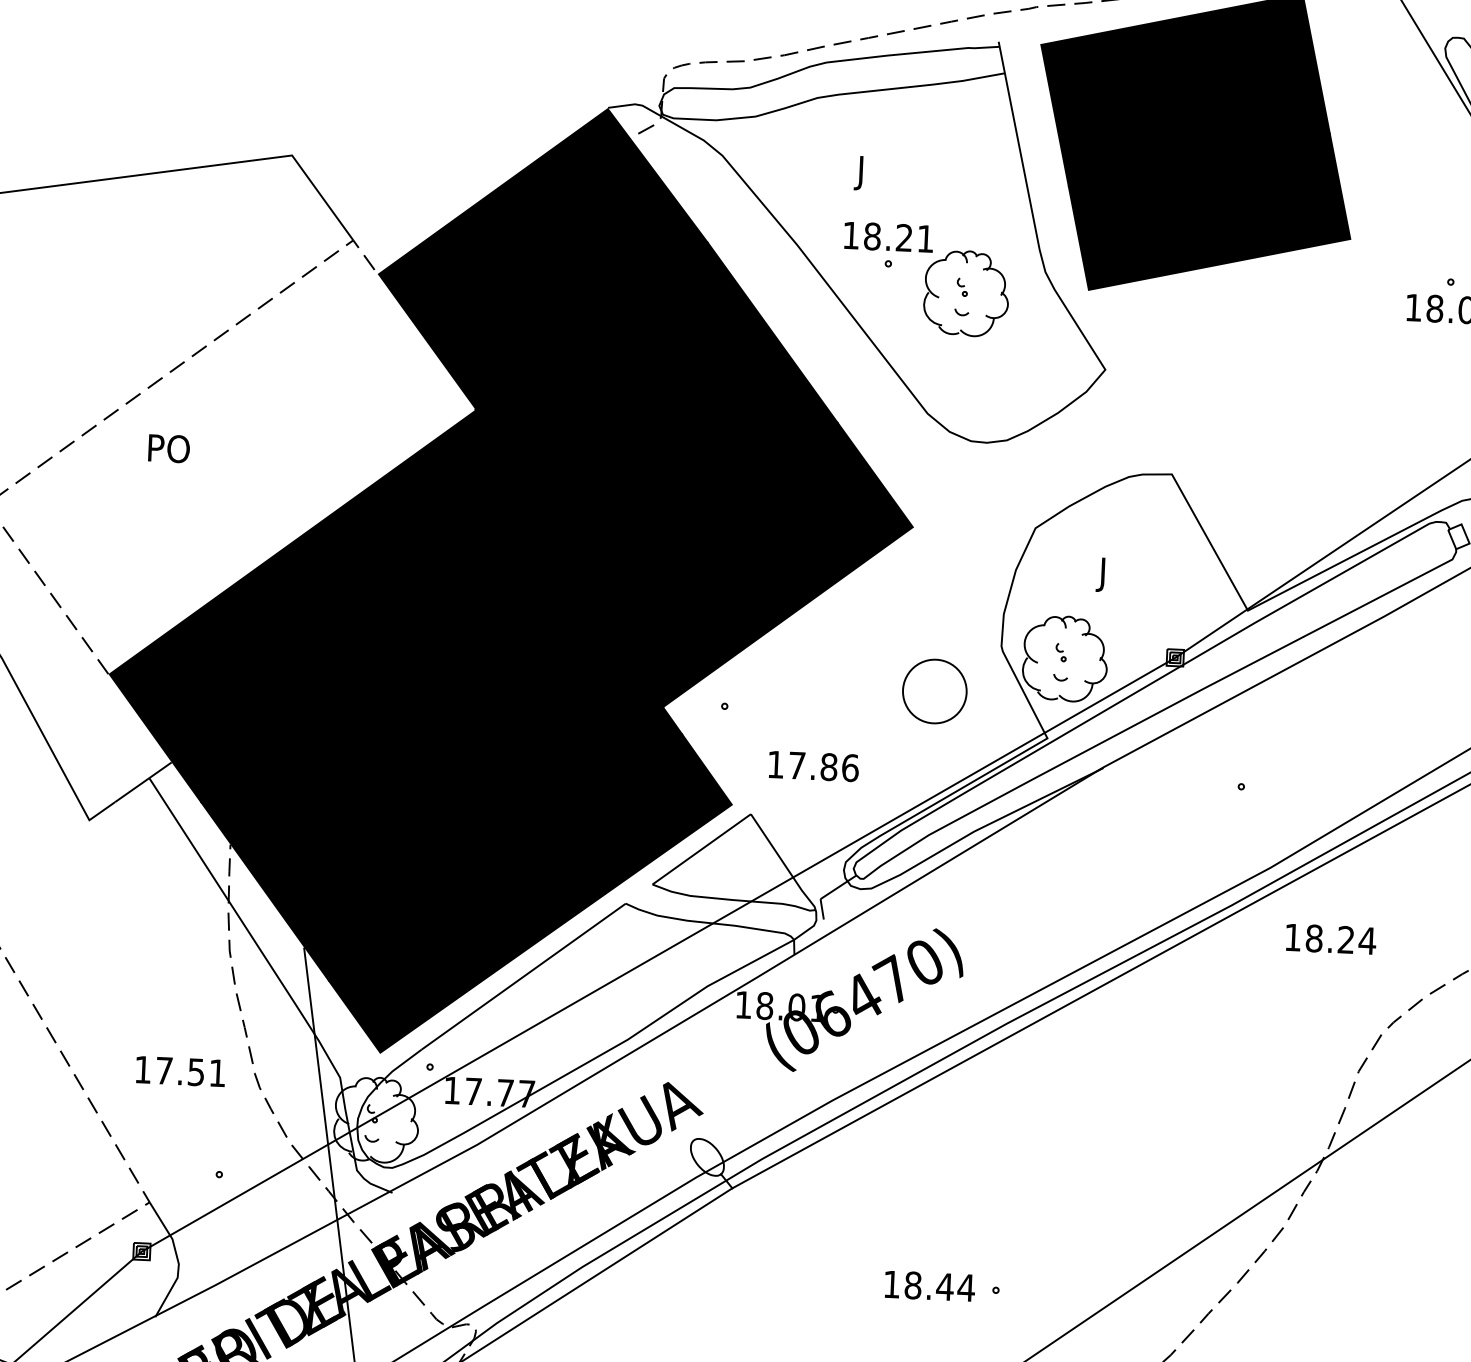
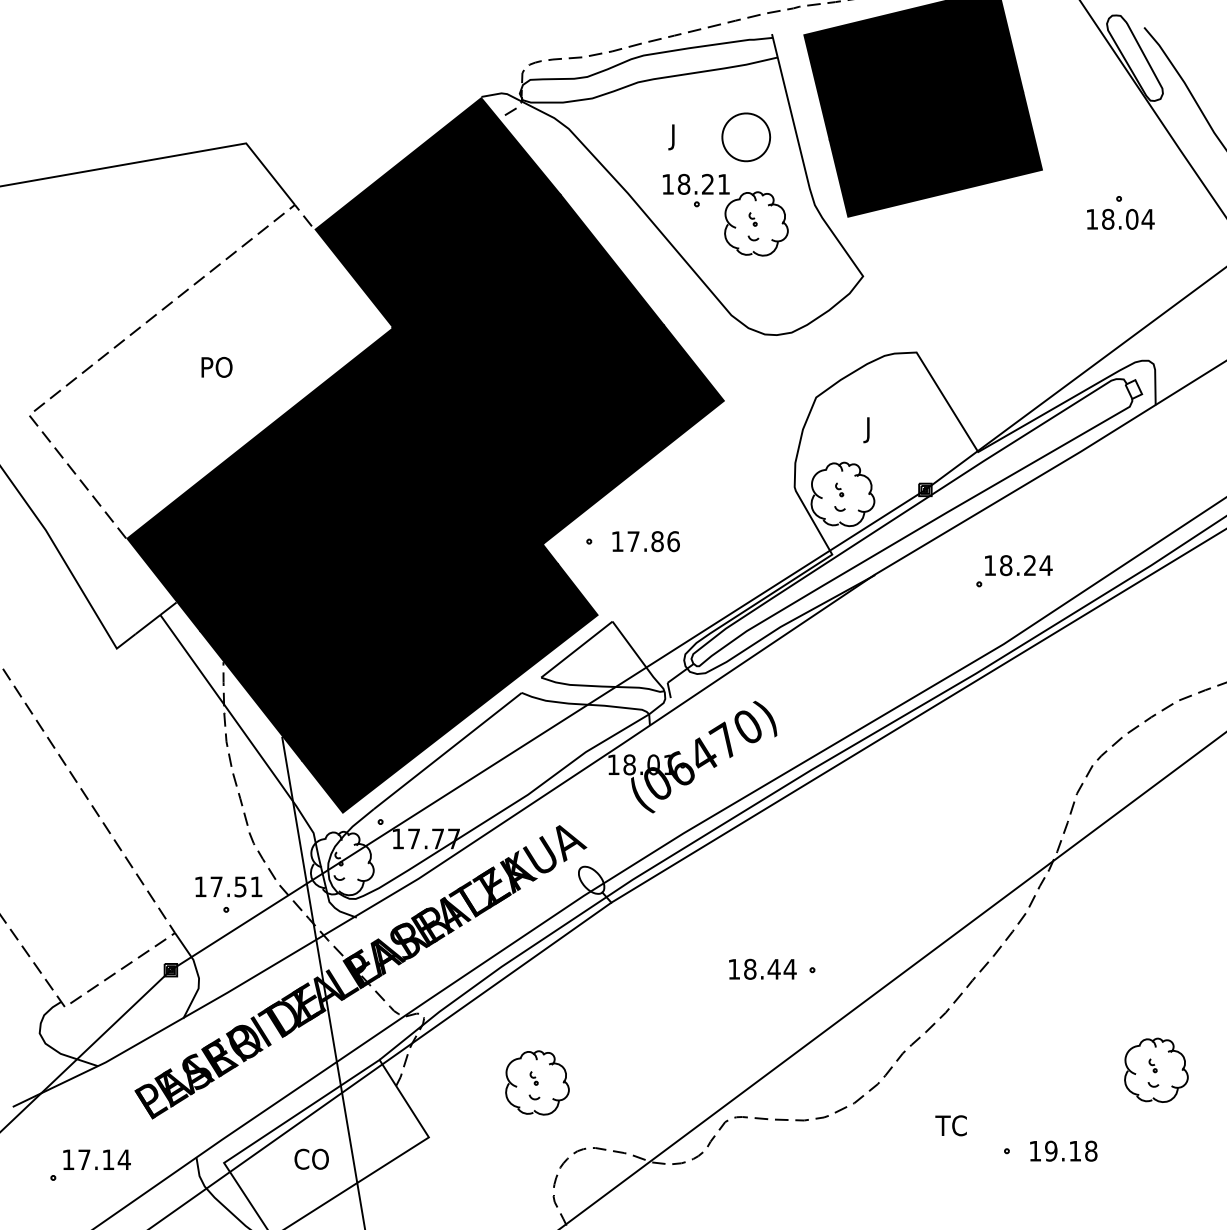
text: (168, 448) -> (216, 367), moved
part: (935, 691) -> (746, 137), moved
text: (813, 766) -> (645, 541), moved
text: (1330, 939) -> (1018, 565), moved
text: (180, 1070) -> (228, 886), moved

